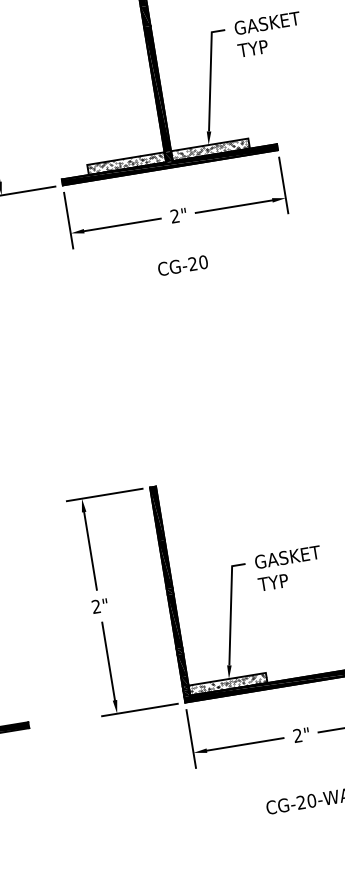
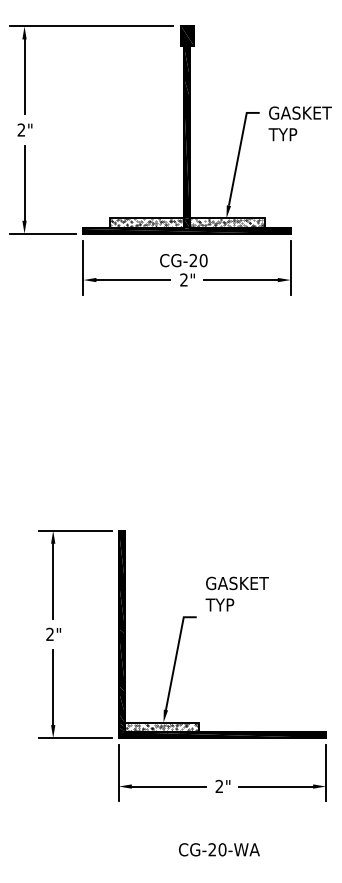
text: (182, 265) -> (183, 260), moved
text: (288, 567) -> (236, 593), moved

